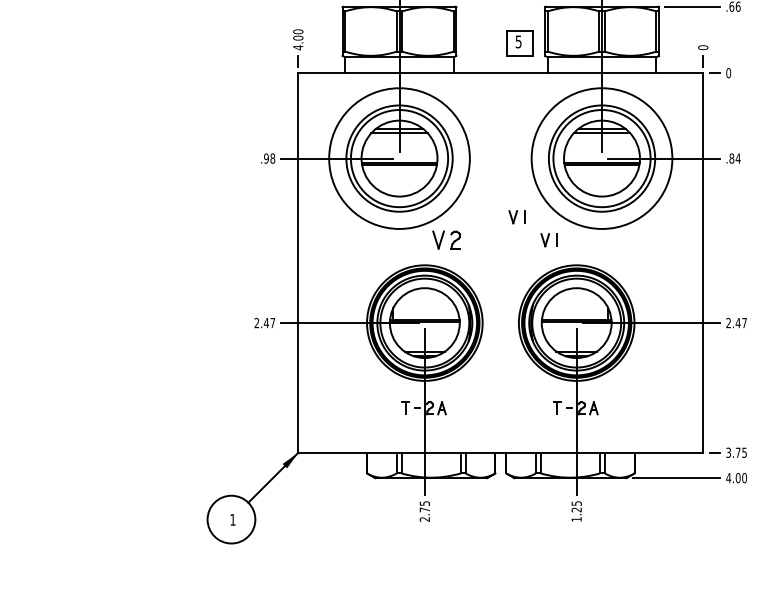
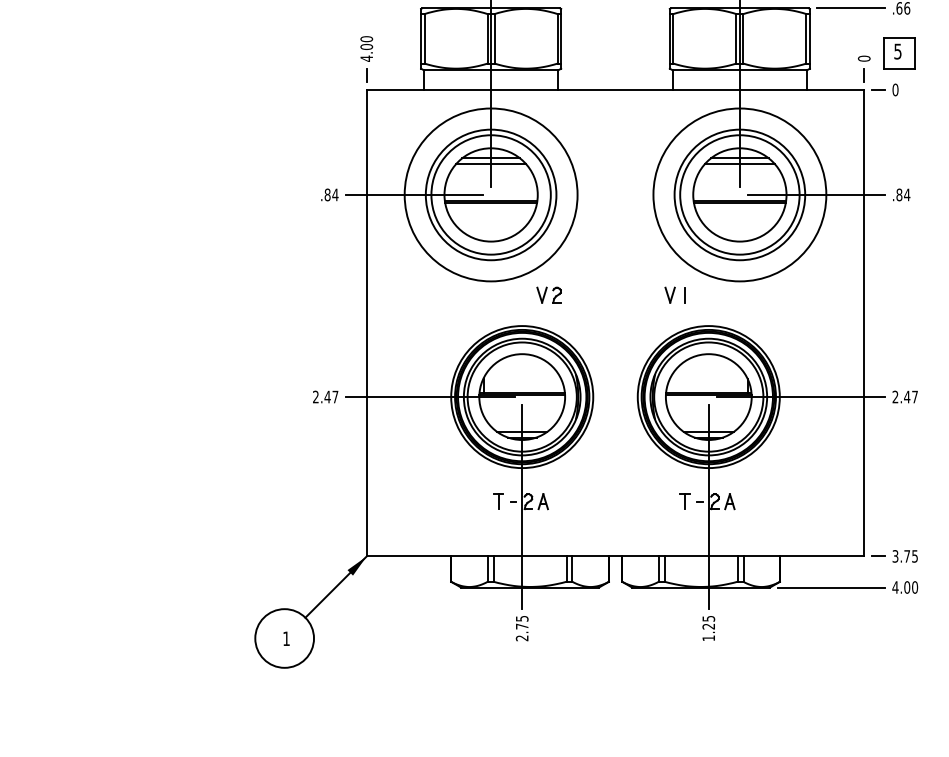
part: (519, 43) -> (898, 53), moved
text: (269, 158) -> (331, 194), .98 -> .84
part: (516, 217) -> (634, 267), removed
part: (446, 240) -> (548, 295), size x0.71

